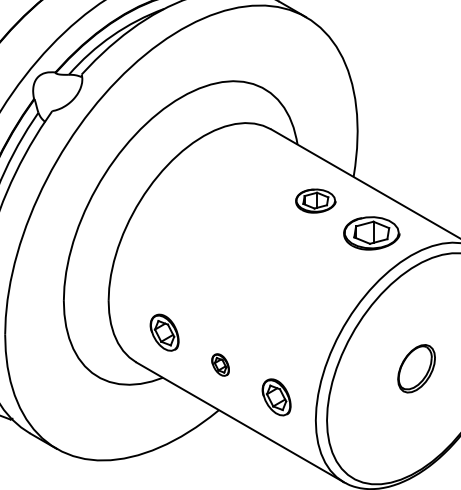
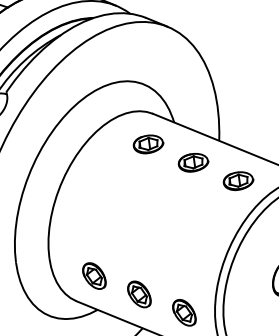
part: (259, 168) -> (148, 144), added
part: (371, 233) -> (238, 181), size x0.71
part: (220, 364) -> (139, 294), size x1.67

